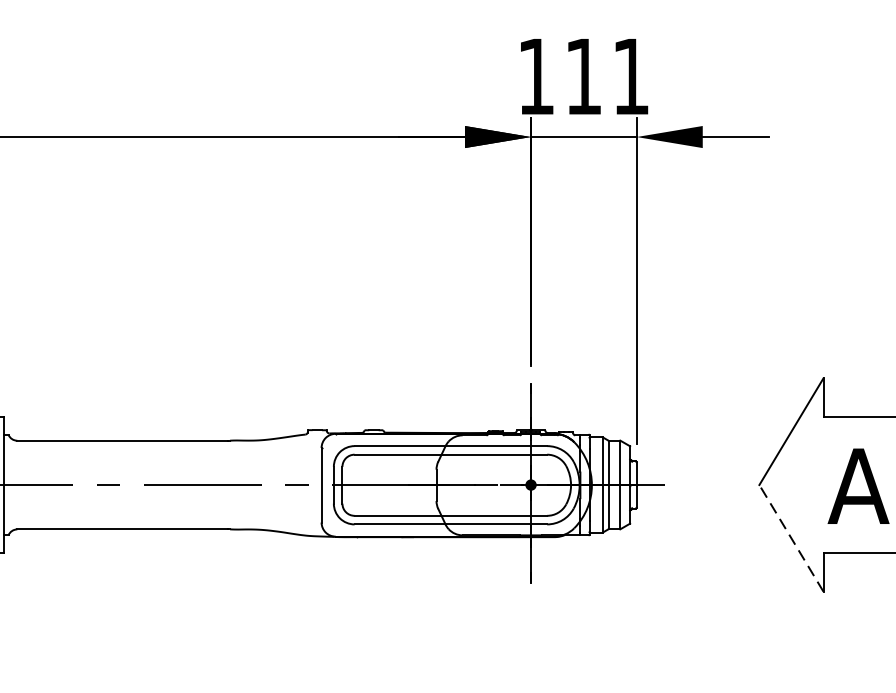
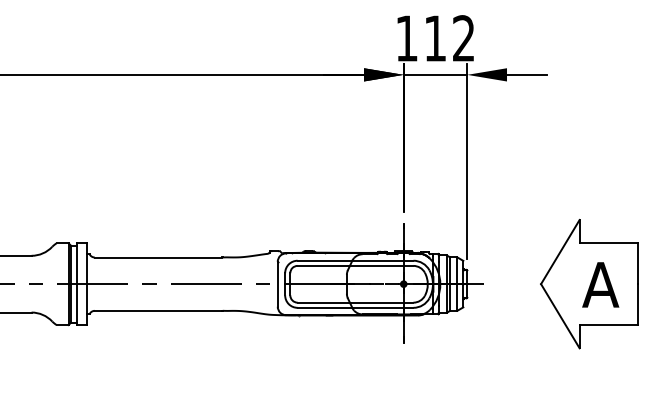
text: (630, 76) -> (463, 38), 111 -> 112
line: (791, 537) -> (560, 315), dashed -> solid

